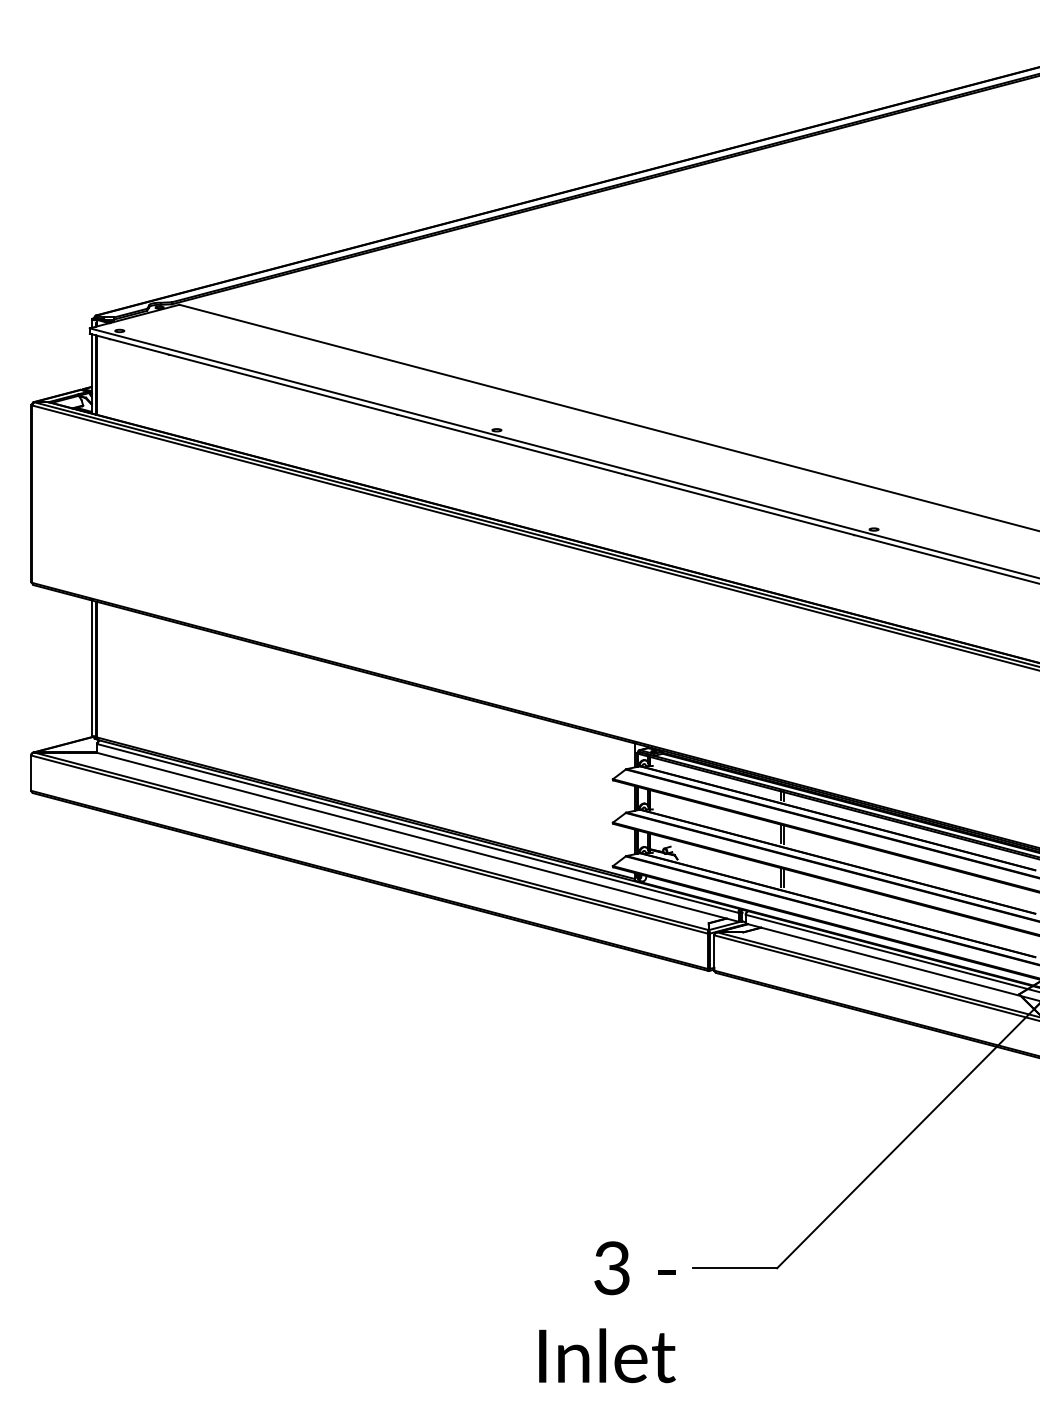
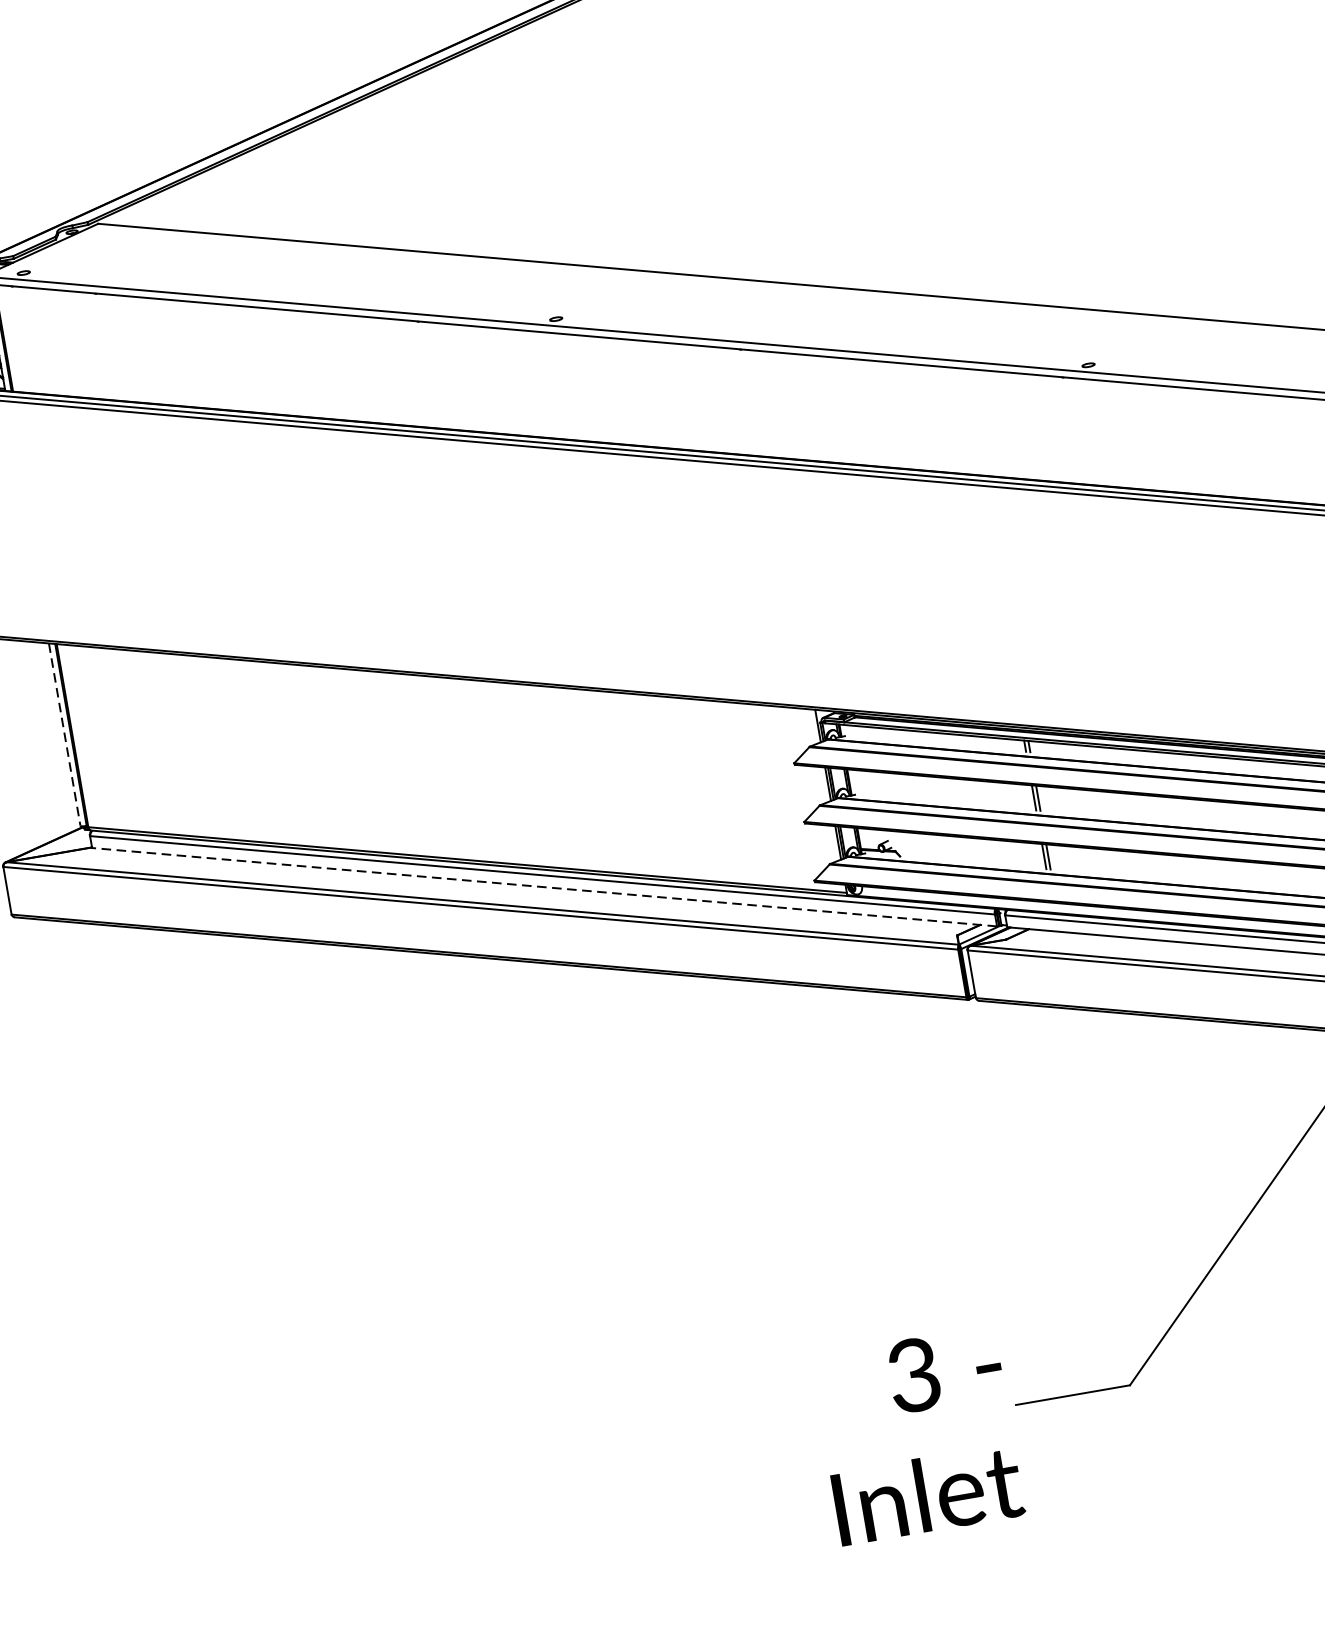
line: (91, 668) -> (64, 735), solid -> dashed
line: (417, 837) -> (543, 887), solid -> dashed
text: (607, 1312) -> (918, 1436), moved

